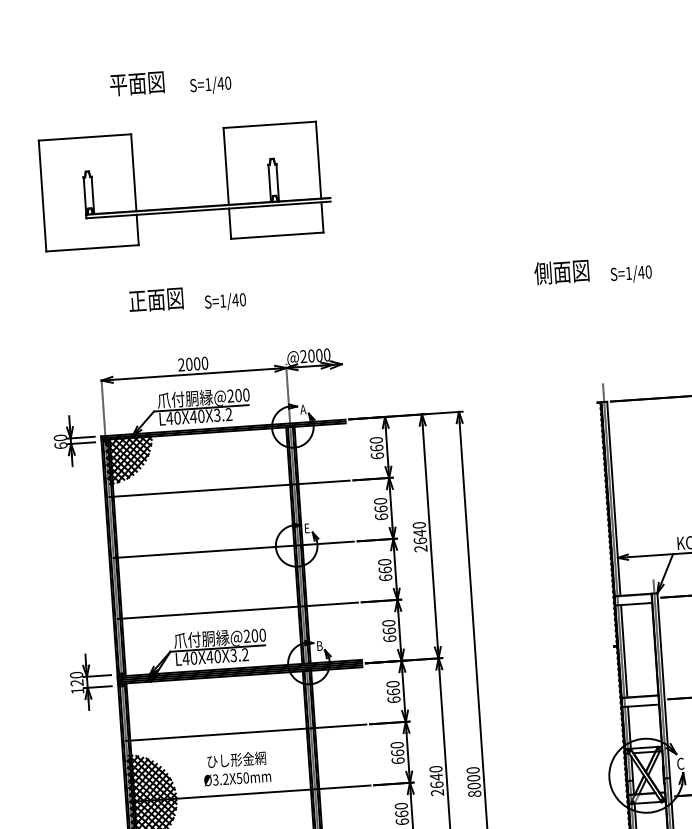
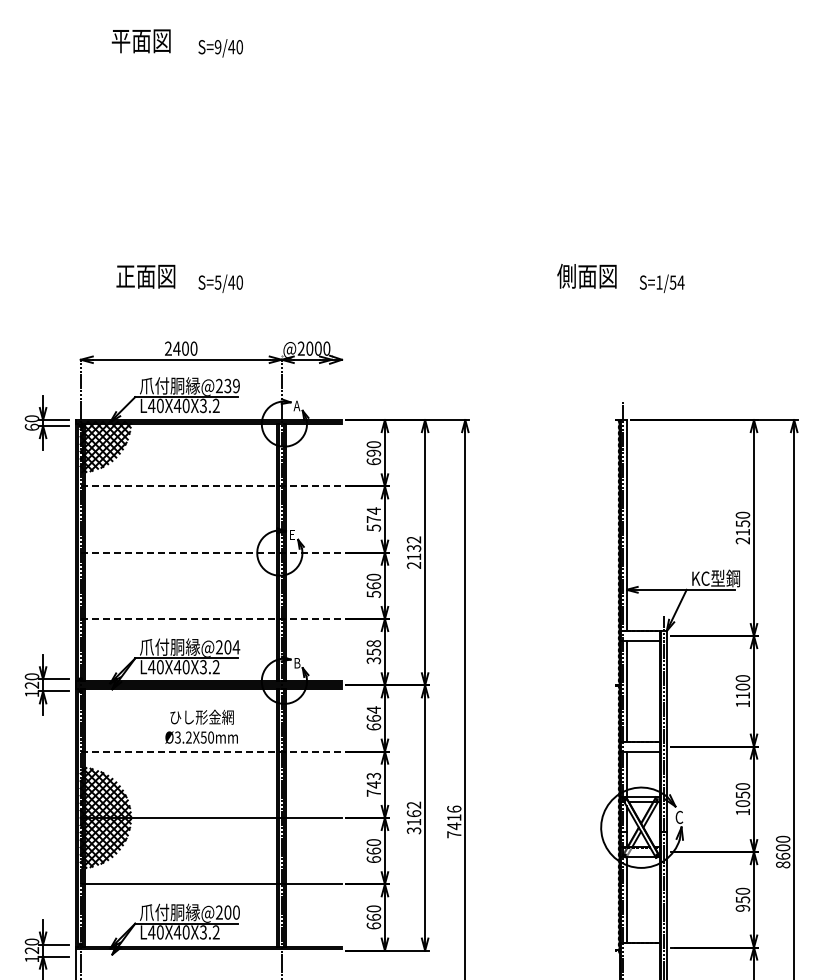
text: (207, 84) -> (217, 47), S=1/40 -> S=9/40
part: (187, 207) -> (186, 178), removed
text: (644, 272) -> (676, 282), S=1/40 -> S=1/54
text: (222, 300) -> (217, 282), S=1/40 -> S=5/40
text: (188, 364) -> (176, 348), 2000 -> 2400
text: (241, 395) -> (231, 386), @200 -> @239
text: (376, 447) -> (373, 452), 660 -> 690
line: (229, 488) -> (211, 486), solid -> dashed
text: (380, 509) -> (373, 519), 660 -> 574
text: (419, 533) -> (413, 548), 2640 -> 2132
line: (233, 549) -> (211, 552), solid -> dashed
text: (385, 577) -> (373, 593), 660 -> 560
line: (238, 611) -> (211, 619), solid -> dashed
text: (389, 631) -> (373, 652), 660 -> 358
text: (262, 635) -> (236, 647), @200 -> @204
text: (392, 683) -> (373, 709), 660 -> 664
line: (246, 732) -> (211, 751), solid -> dashed
text: (397, 752) -> (373, 784), 660 -> 743
text: (236, 768) -> (201, 726), moved
text: (436, 780) -> (413, 817), 2640 -> 3162
text: (474, 781) -> (454, 821), 8000 -> 7416

